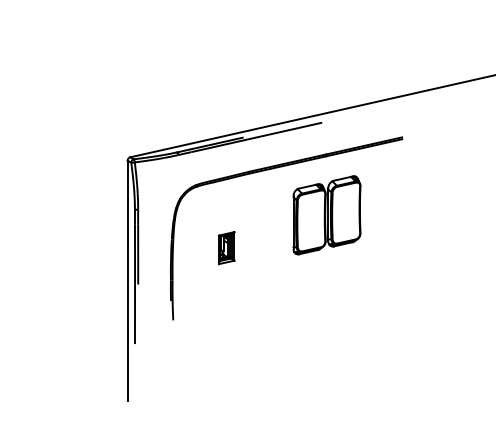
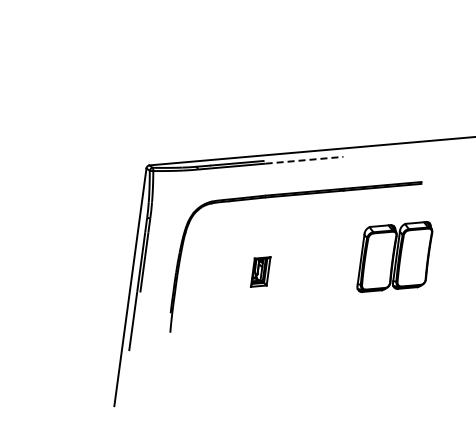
line: (283, 131) -> (304, 160), solid -> dashed
part: (326, 215) -> (394, 257), moved
part: (226, 248) -> (260, 272), moved

